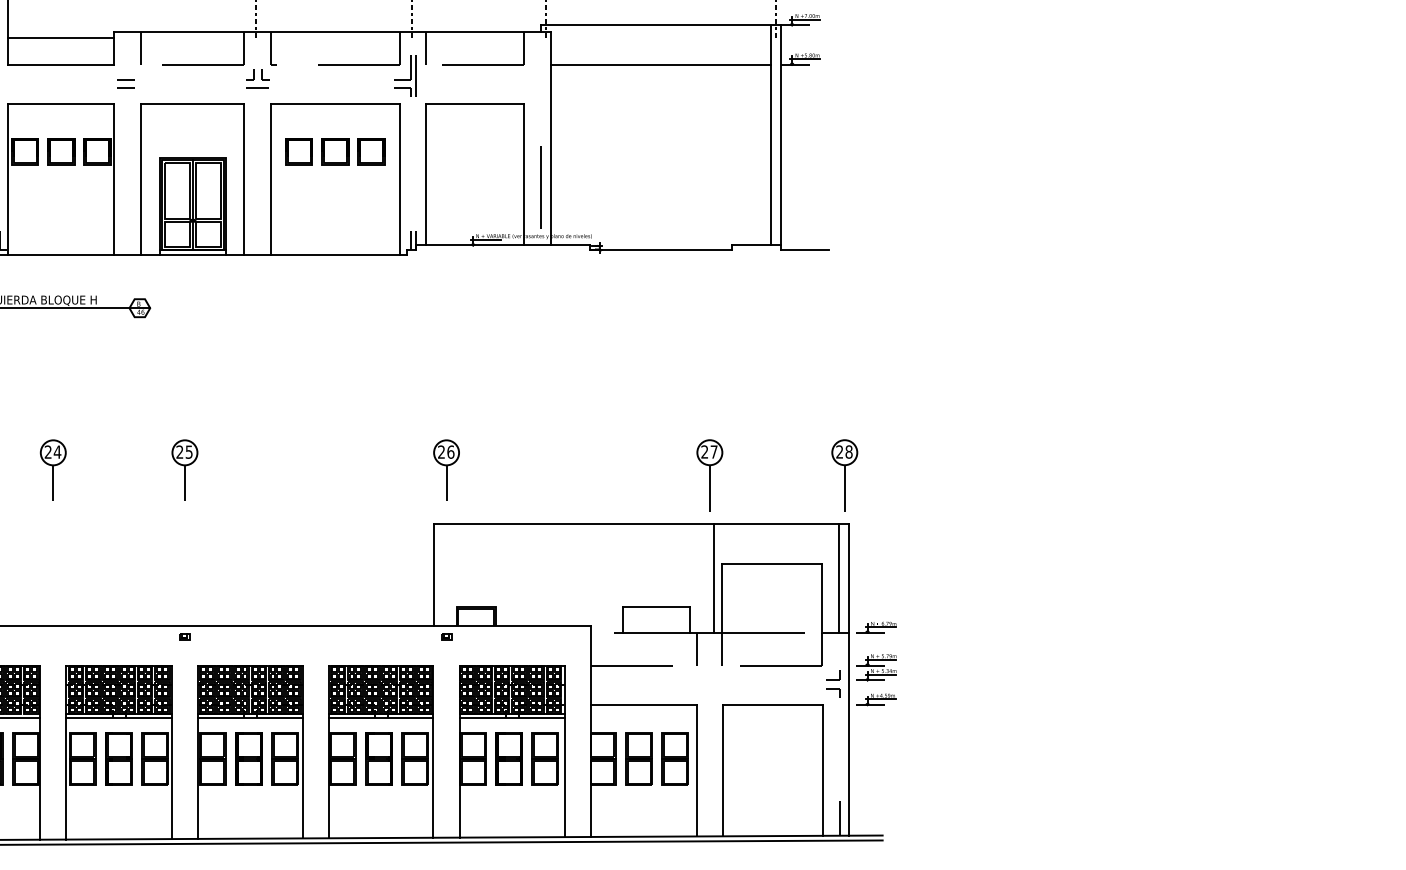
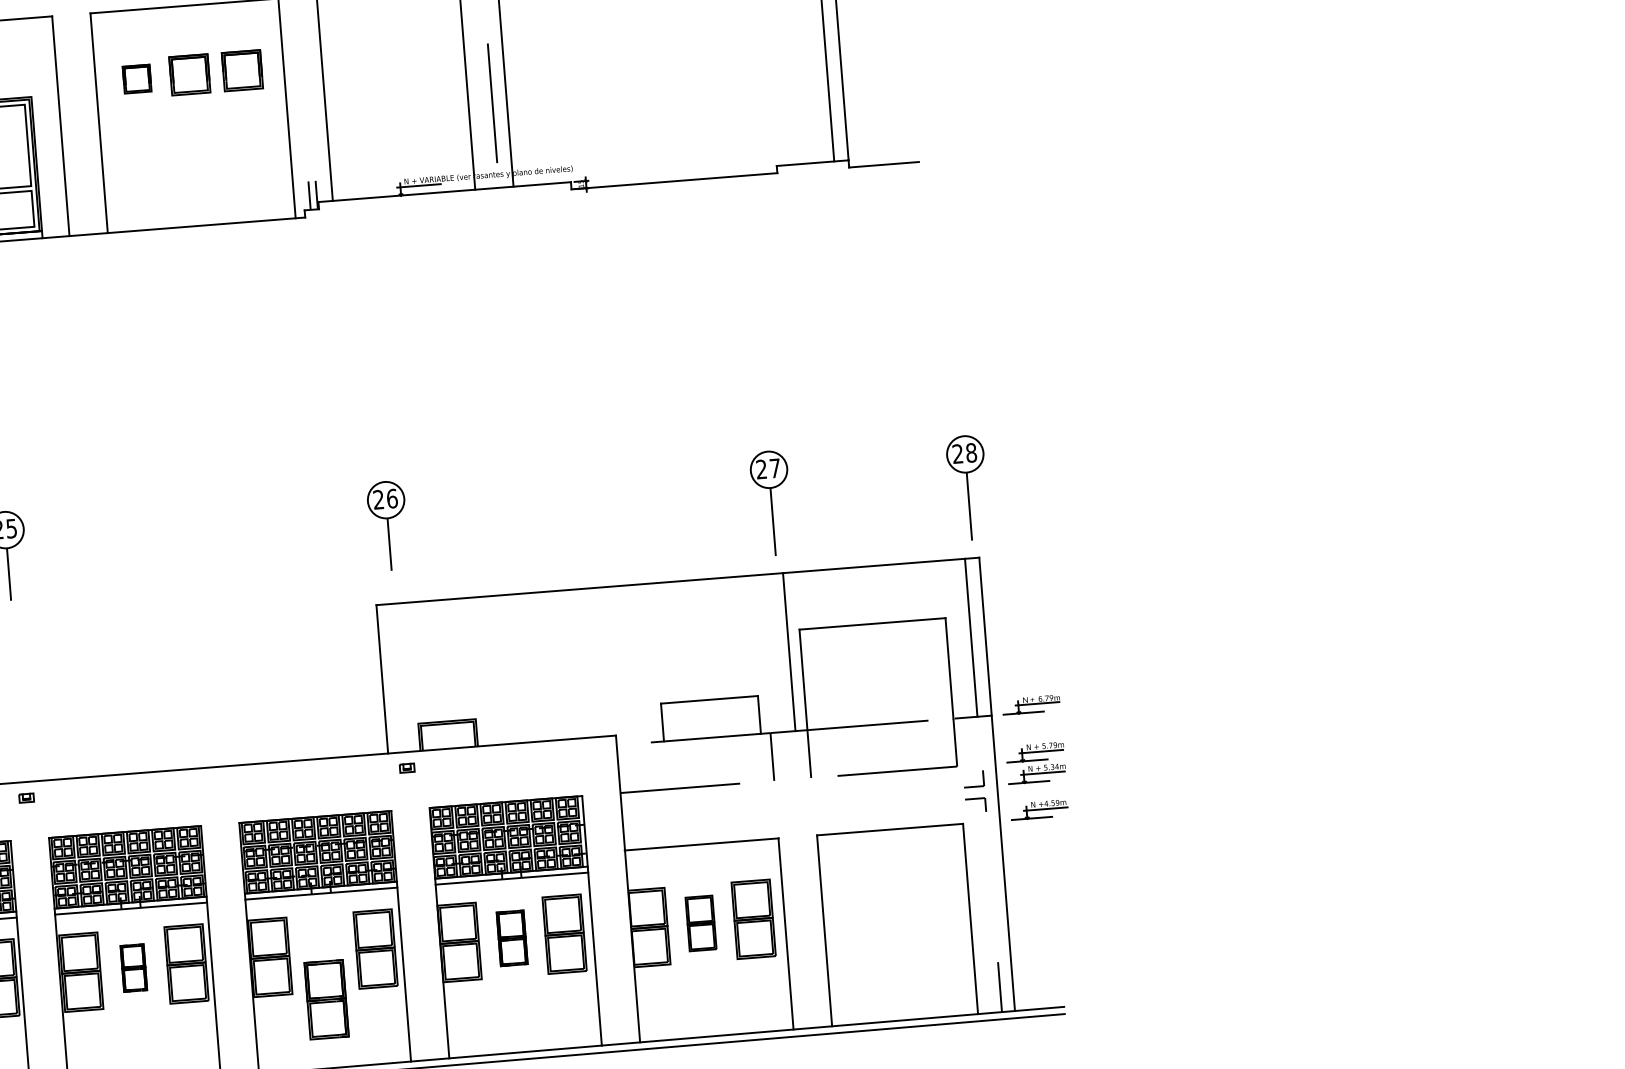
part: (298, 151) -> (136, 78), size x0.7
part: (248, 758) -> (132, 967), size x0.6
part: (378, 758) -> (325, 999), moved
part: (508, 758) -> (511, 937), size x0.7
part: (638, 758) -> (700, 922), size x0.7

